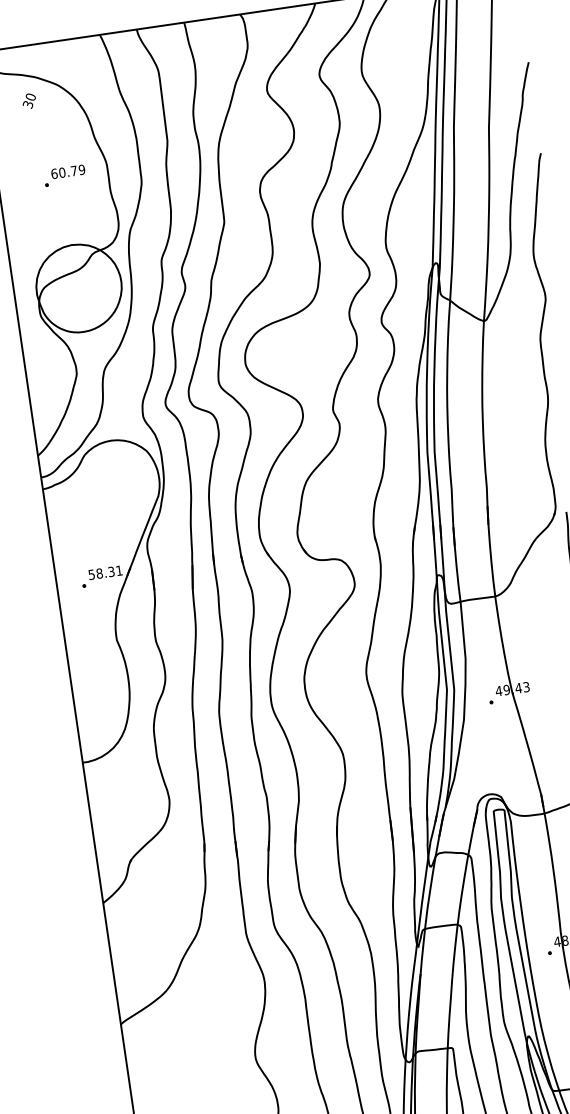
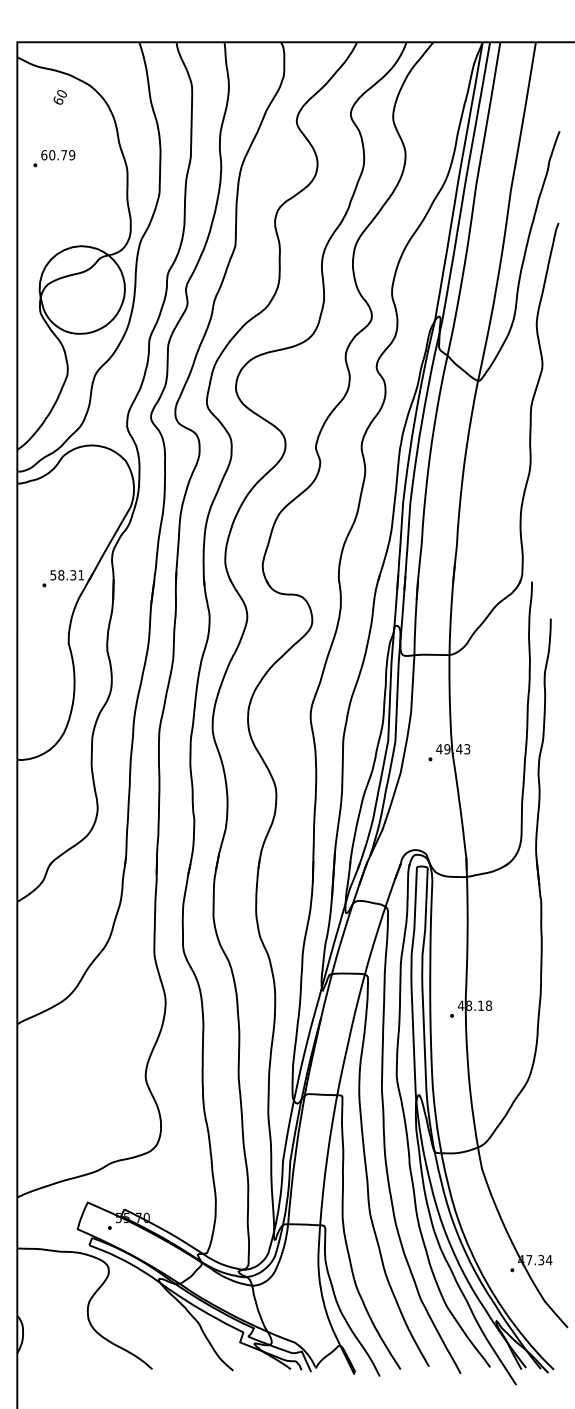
text: (27, 104) -> (57, 100), 30 -> 60
part: (65, 175) -> (54, 158), moved

